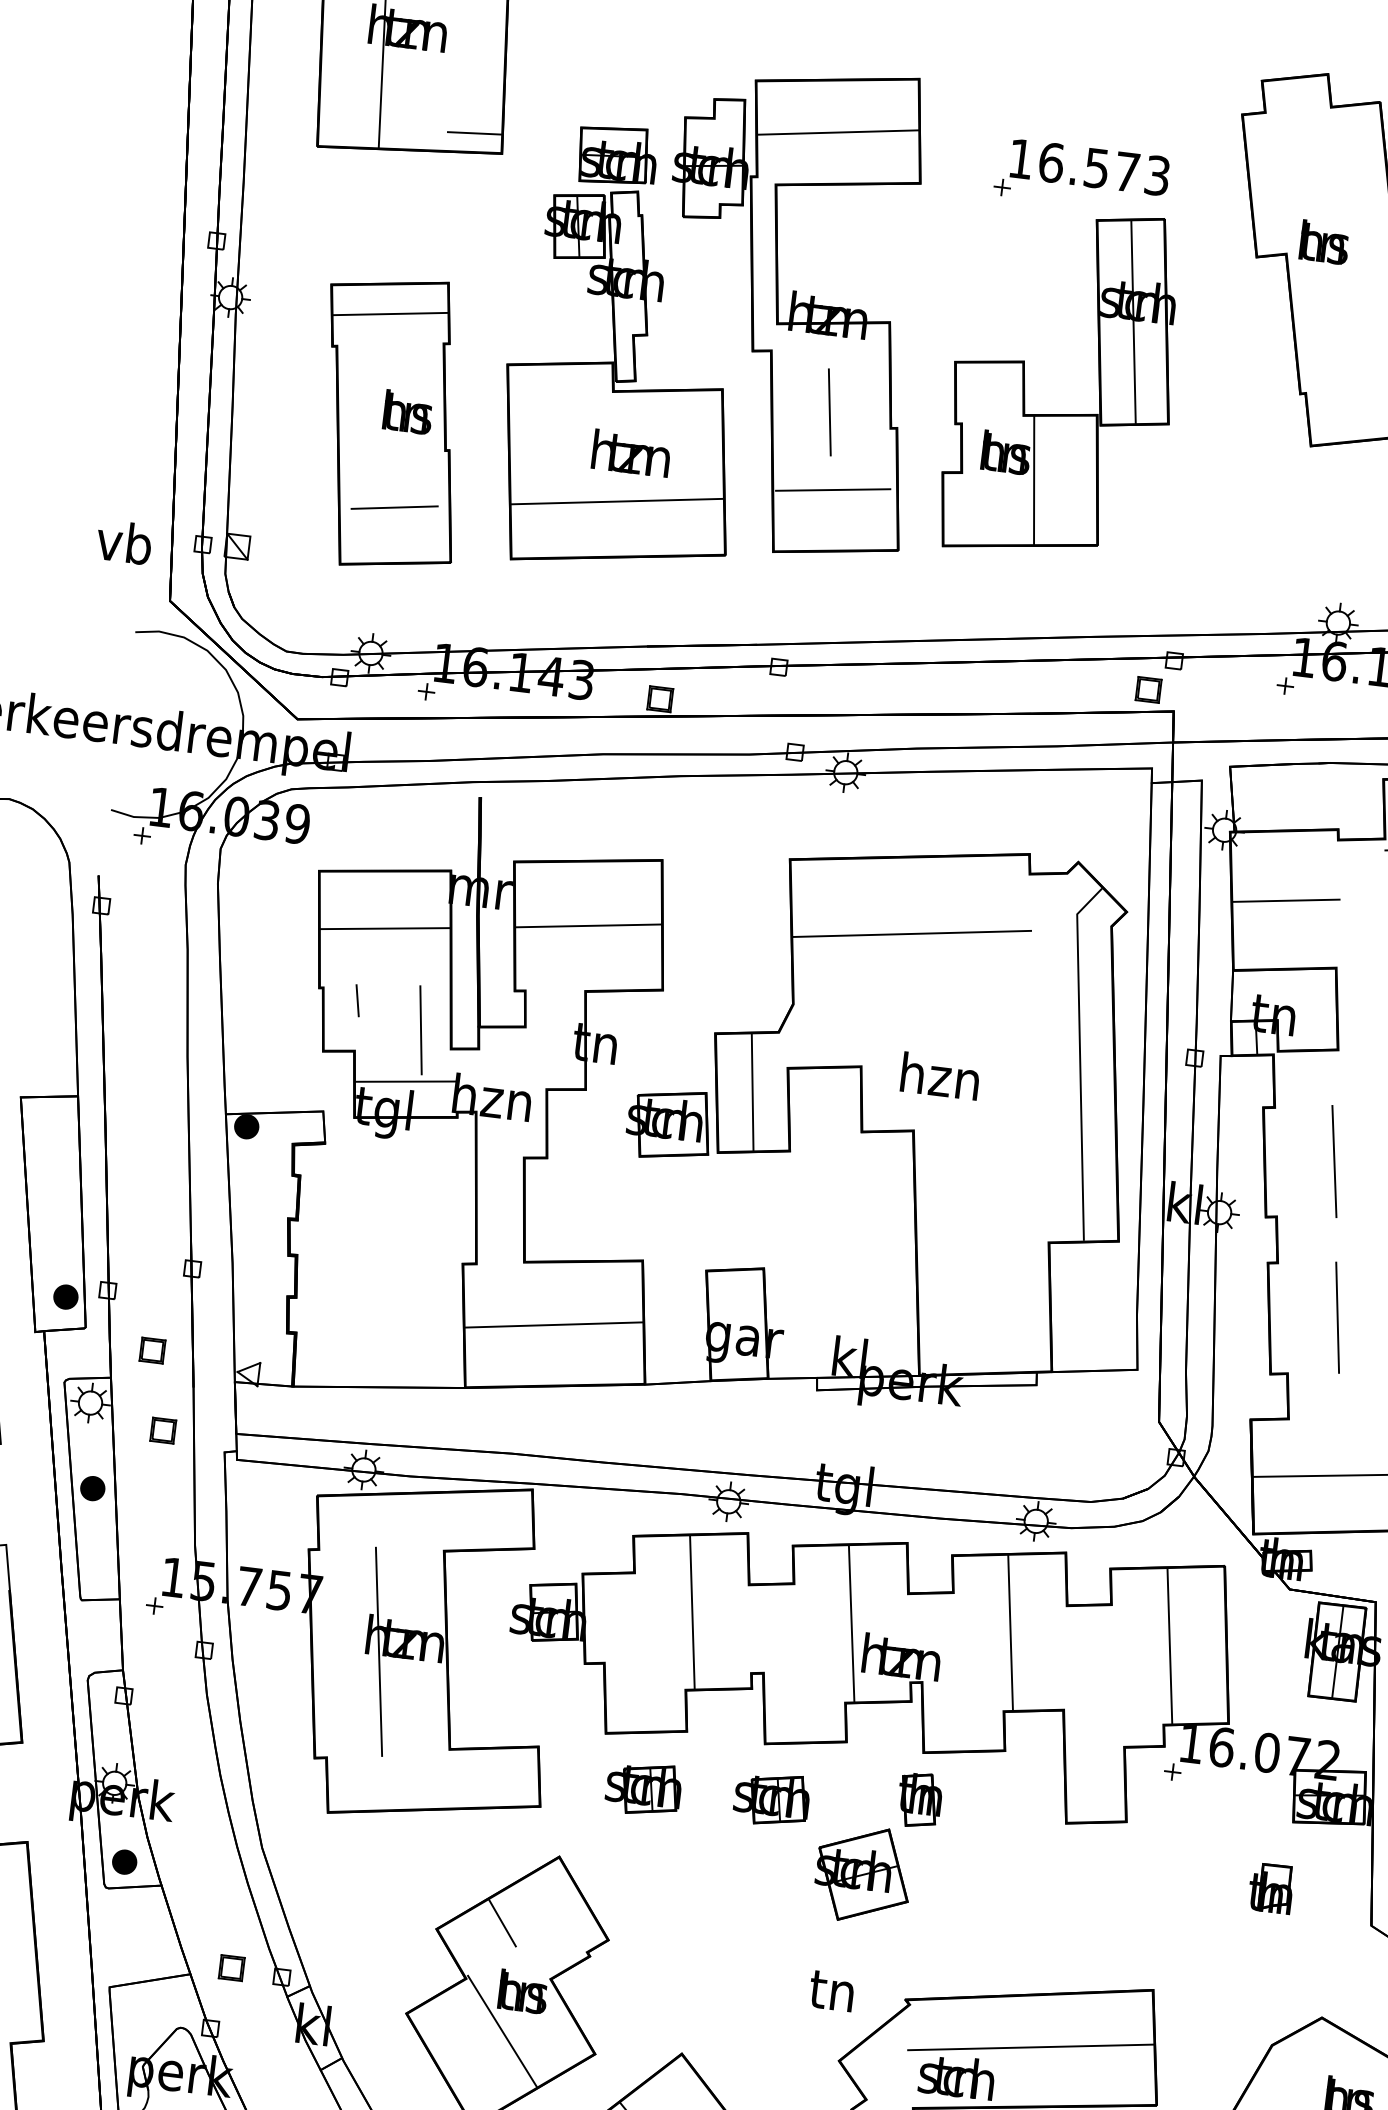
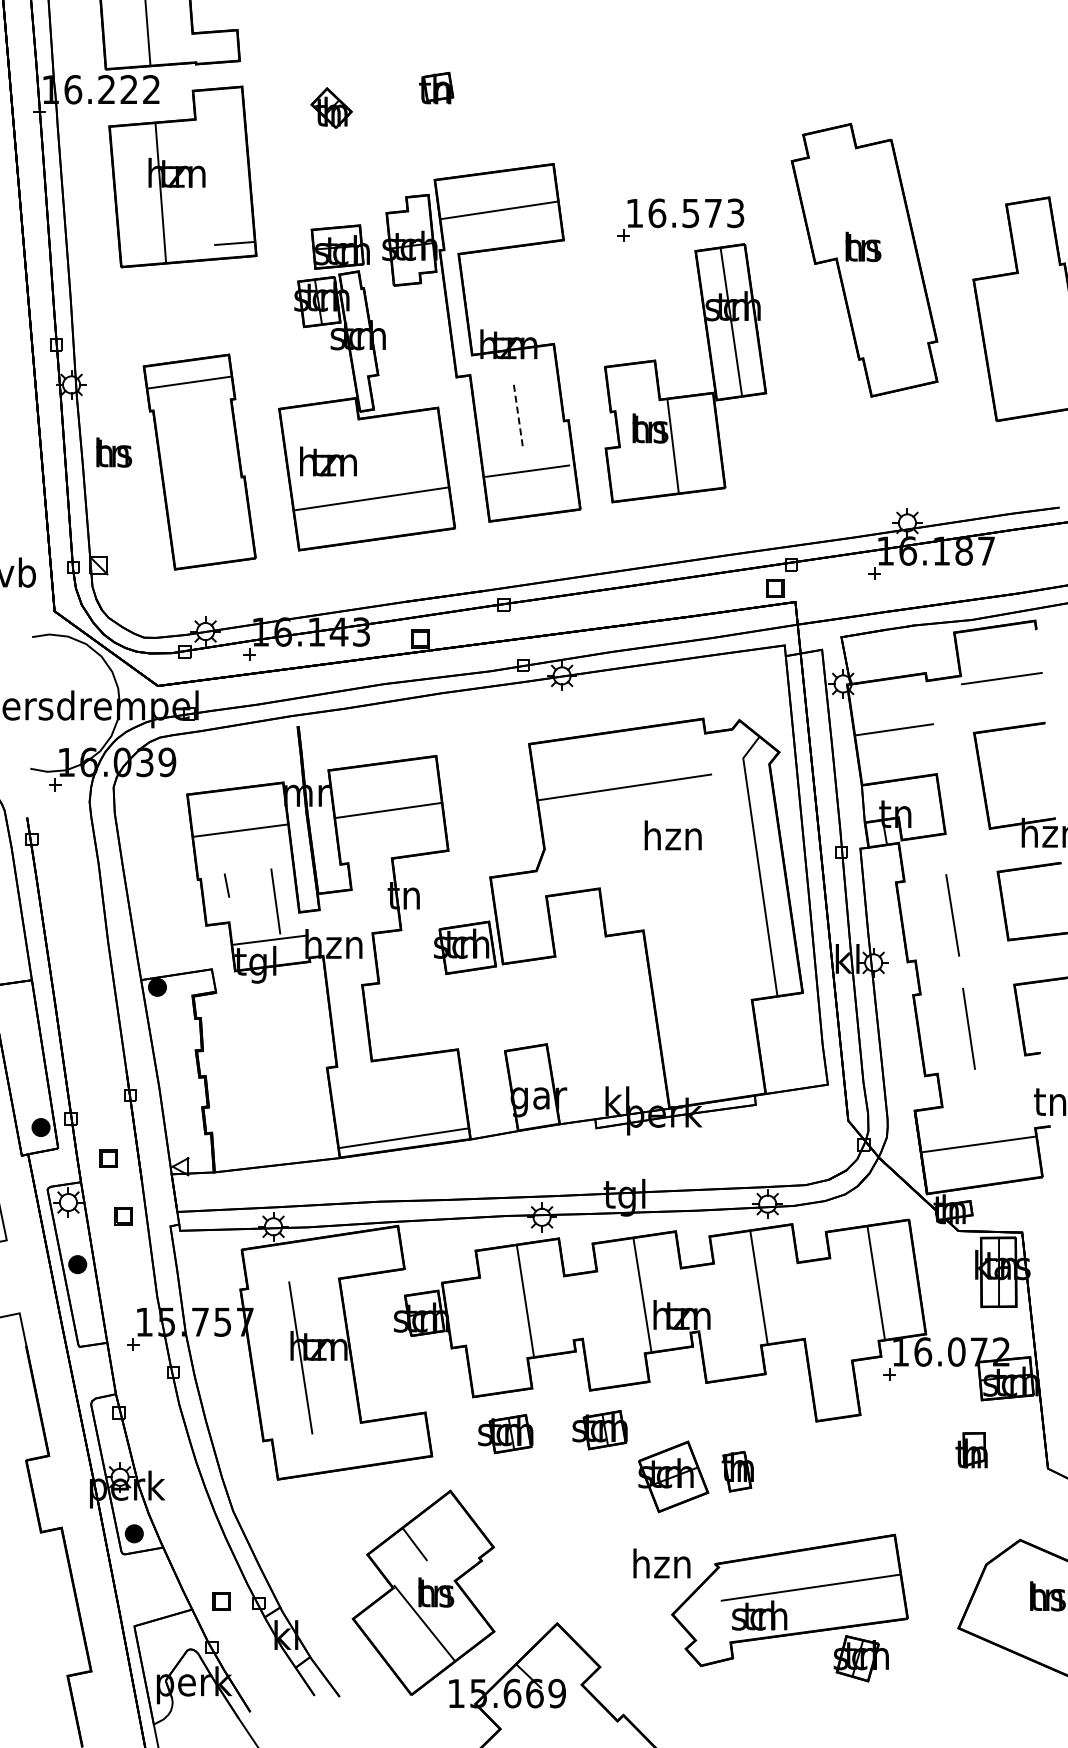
line: (830, 411) -> (518, 414), solid -> dashed
text: (408, 412) -> (114, 452), moved
text: (631, 453) -> (328, 461), moved
line: (394, 506) -> (209, 522), removed
text: (939, 1076) -> (672, 835), moved
line: (752, 1091) -> (522, 916), removed
line: (553, 1325) -> (403, 1138), moved
part: (919, 1800) -> (737, 1471), moved
text: (832, 1989) -> (661, 1563), tn -> hzn

